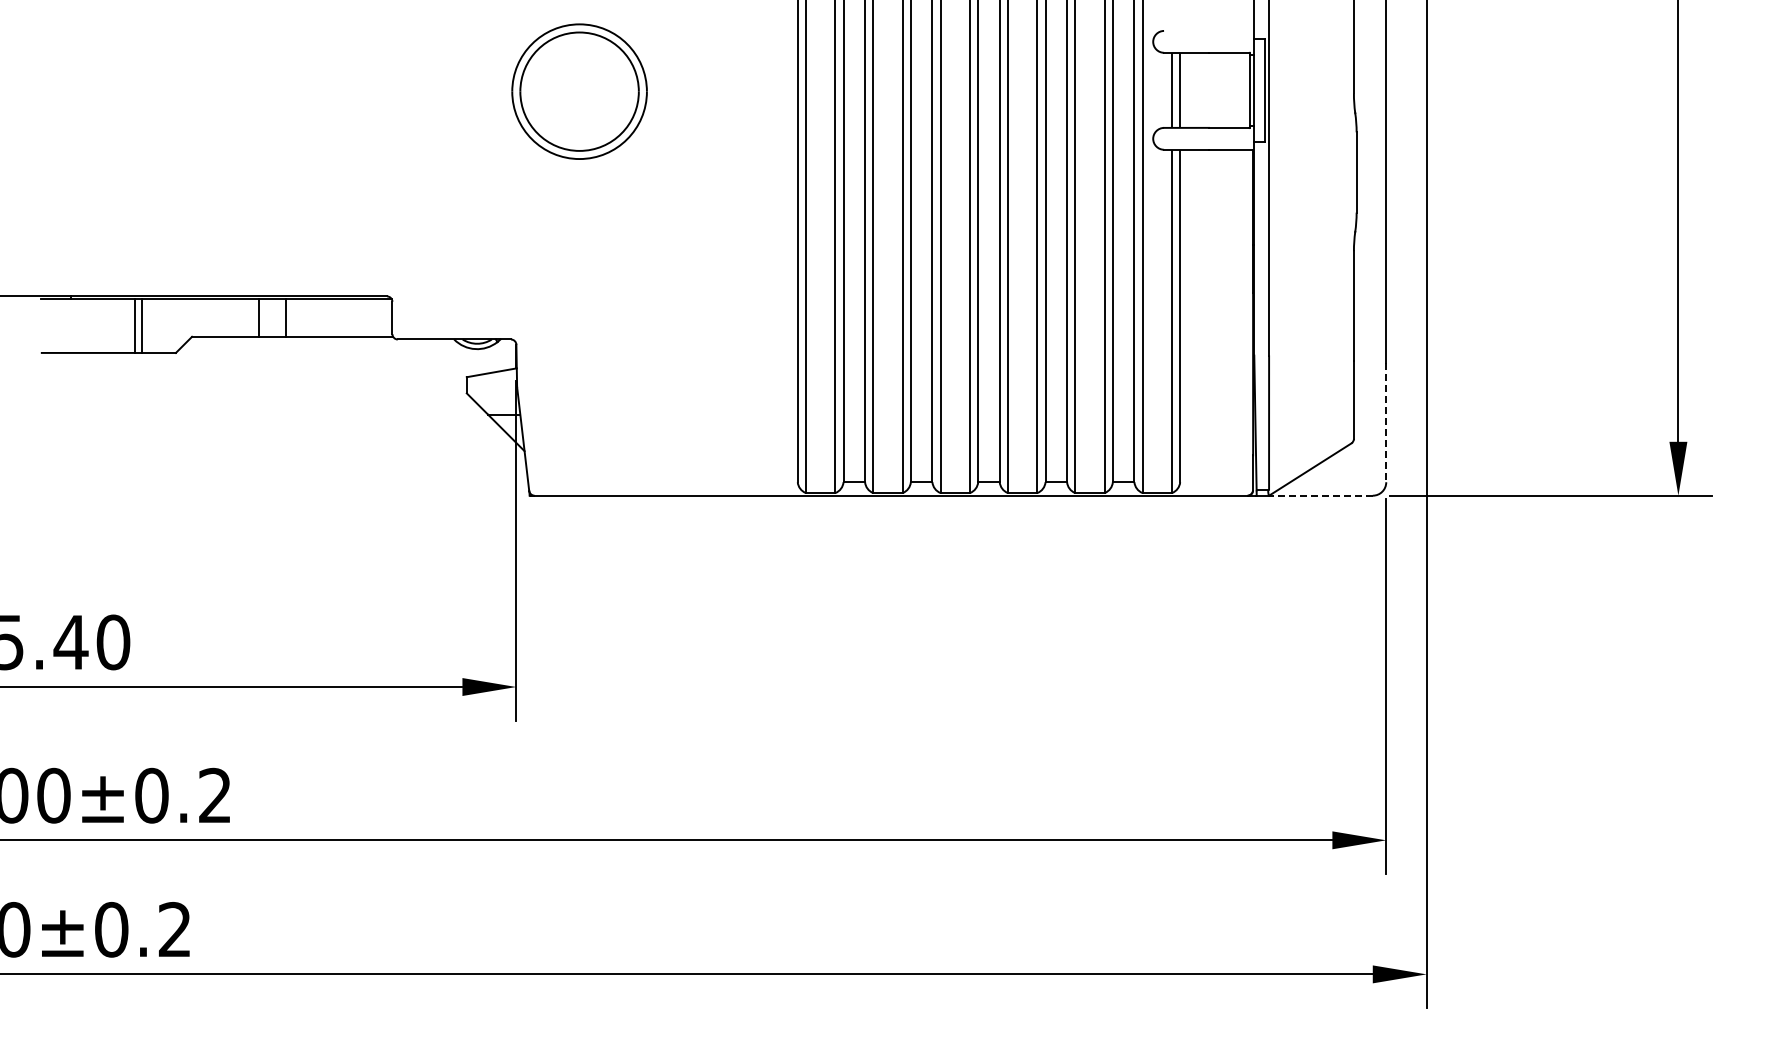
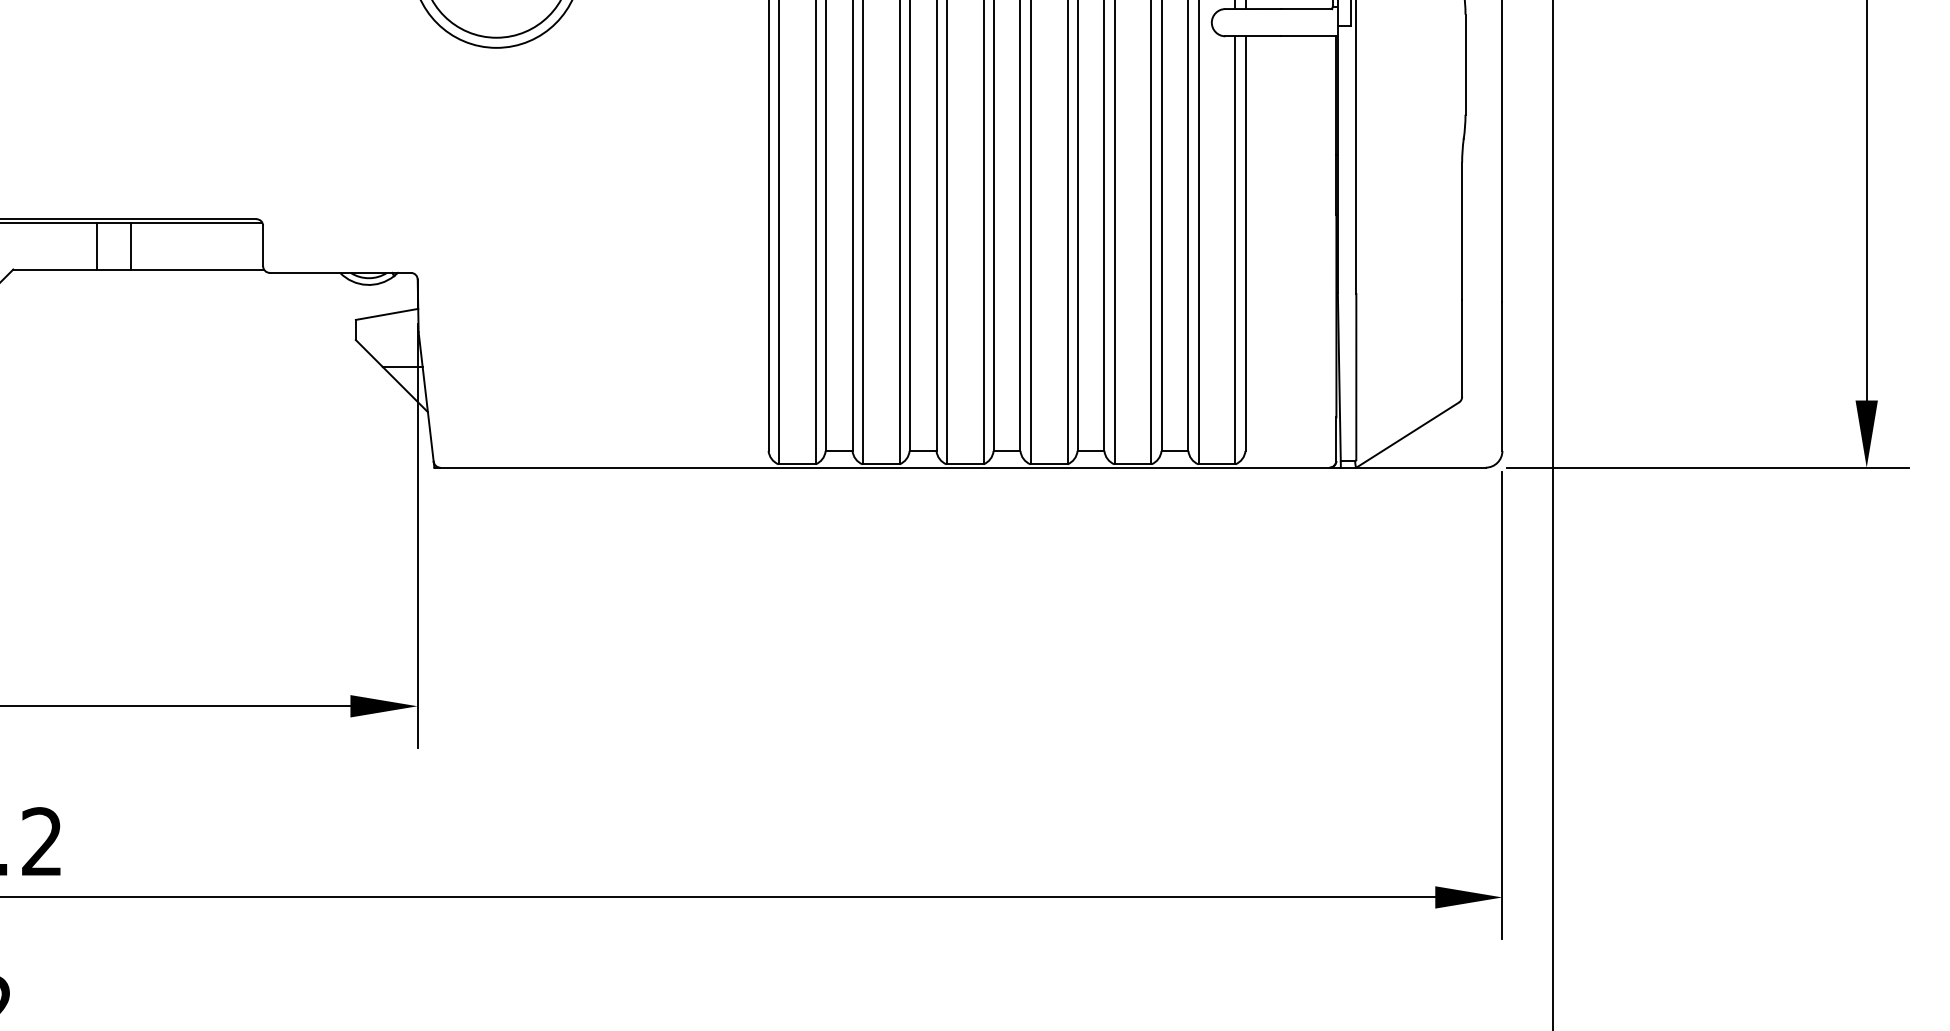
line: (1386, 422) -> (1502, 376), dashed -> solid
line: (1320, 495) -> (1420, 467), dashed -> solid

